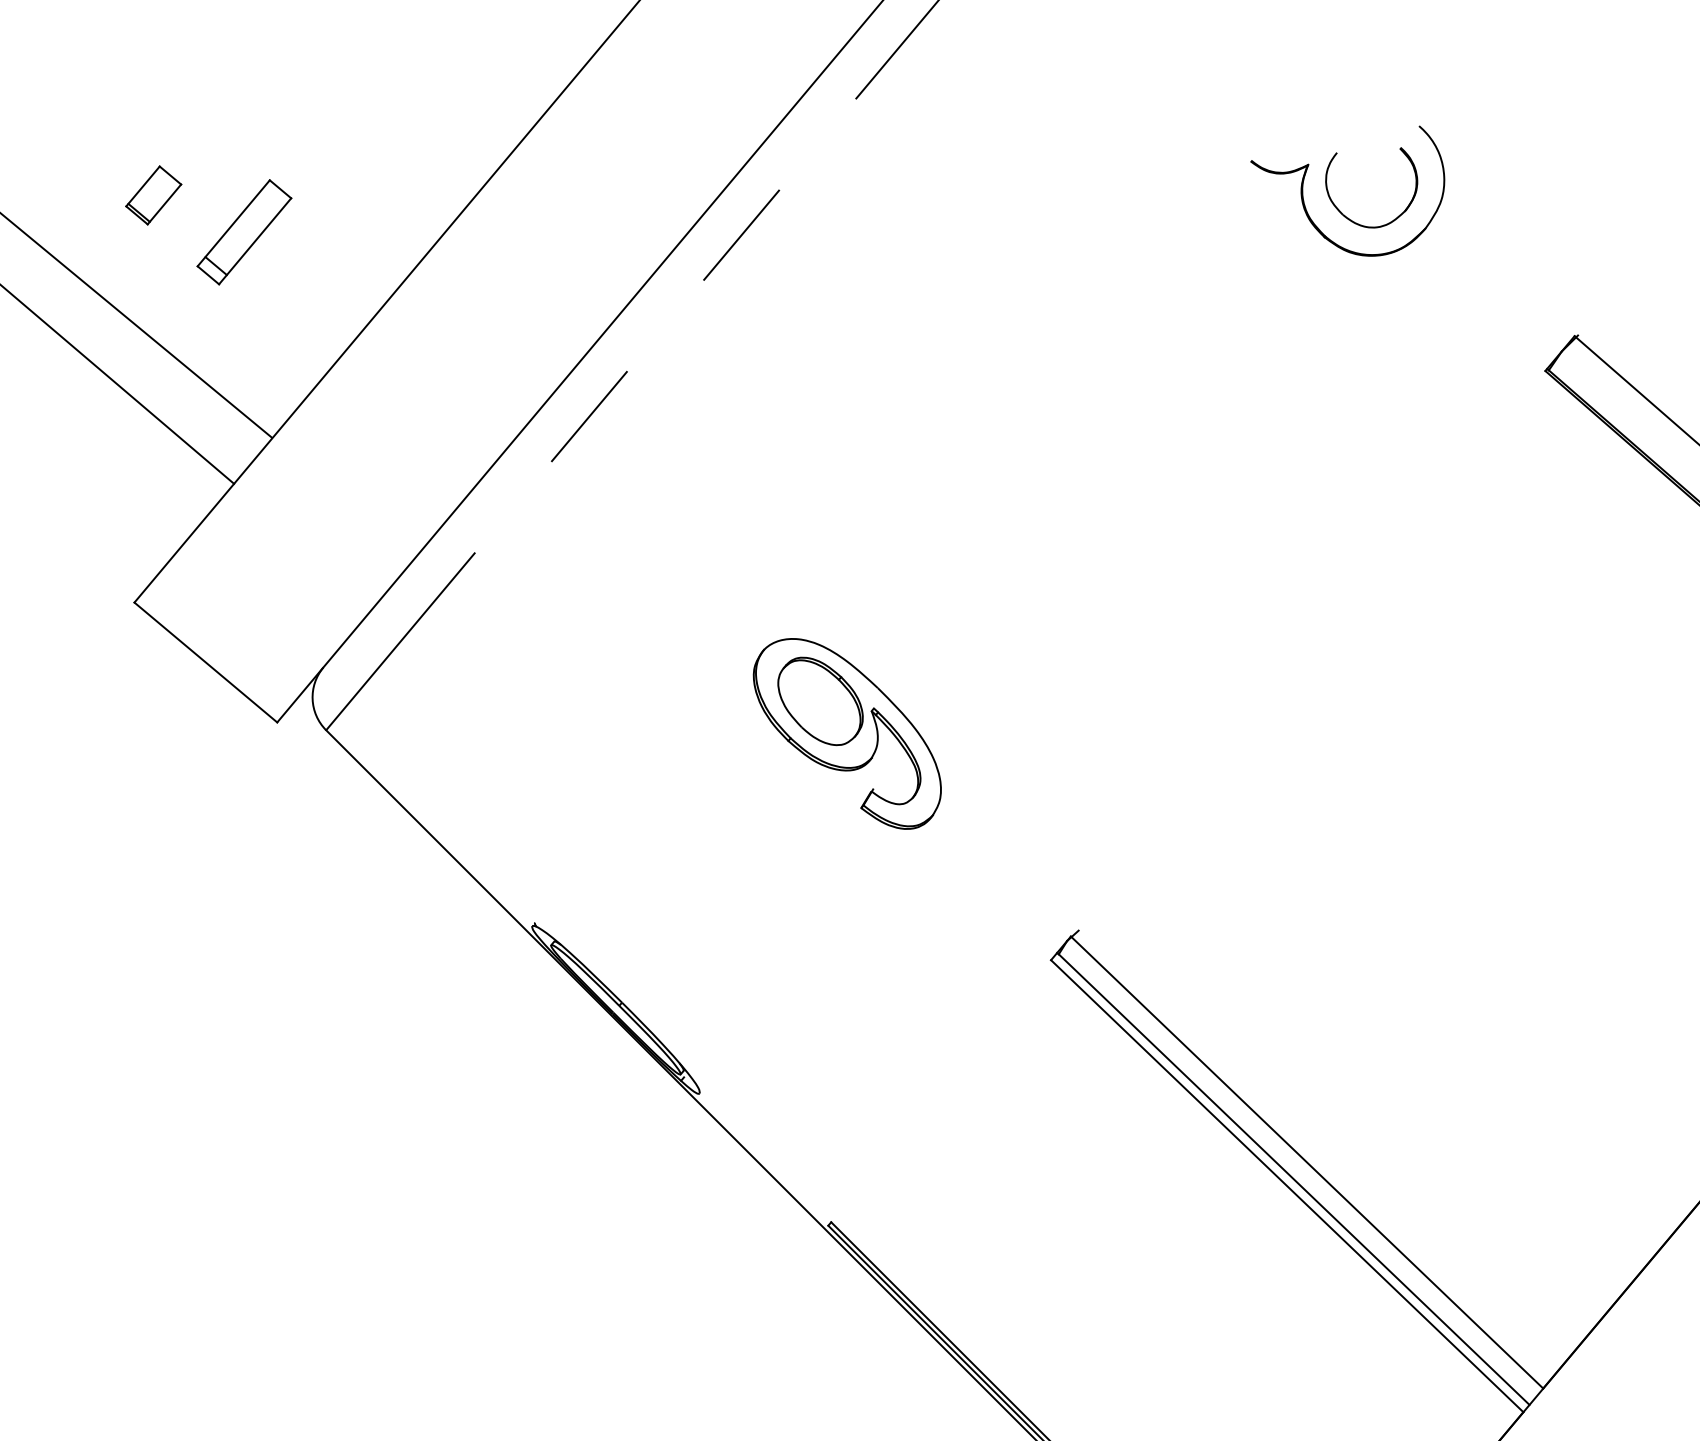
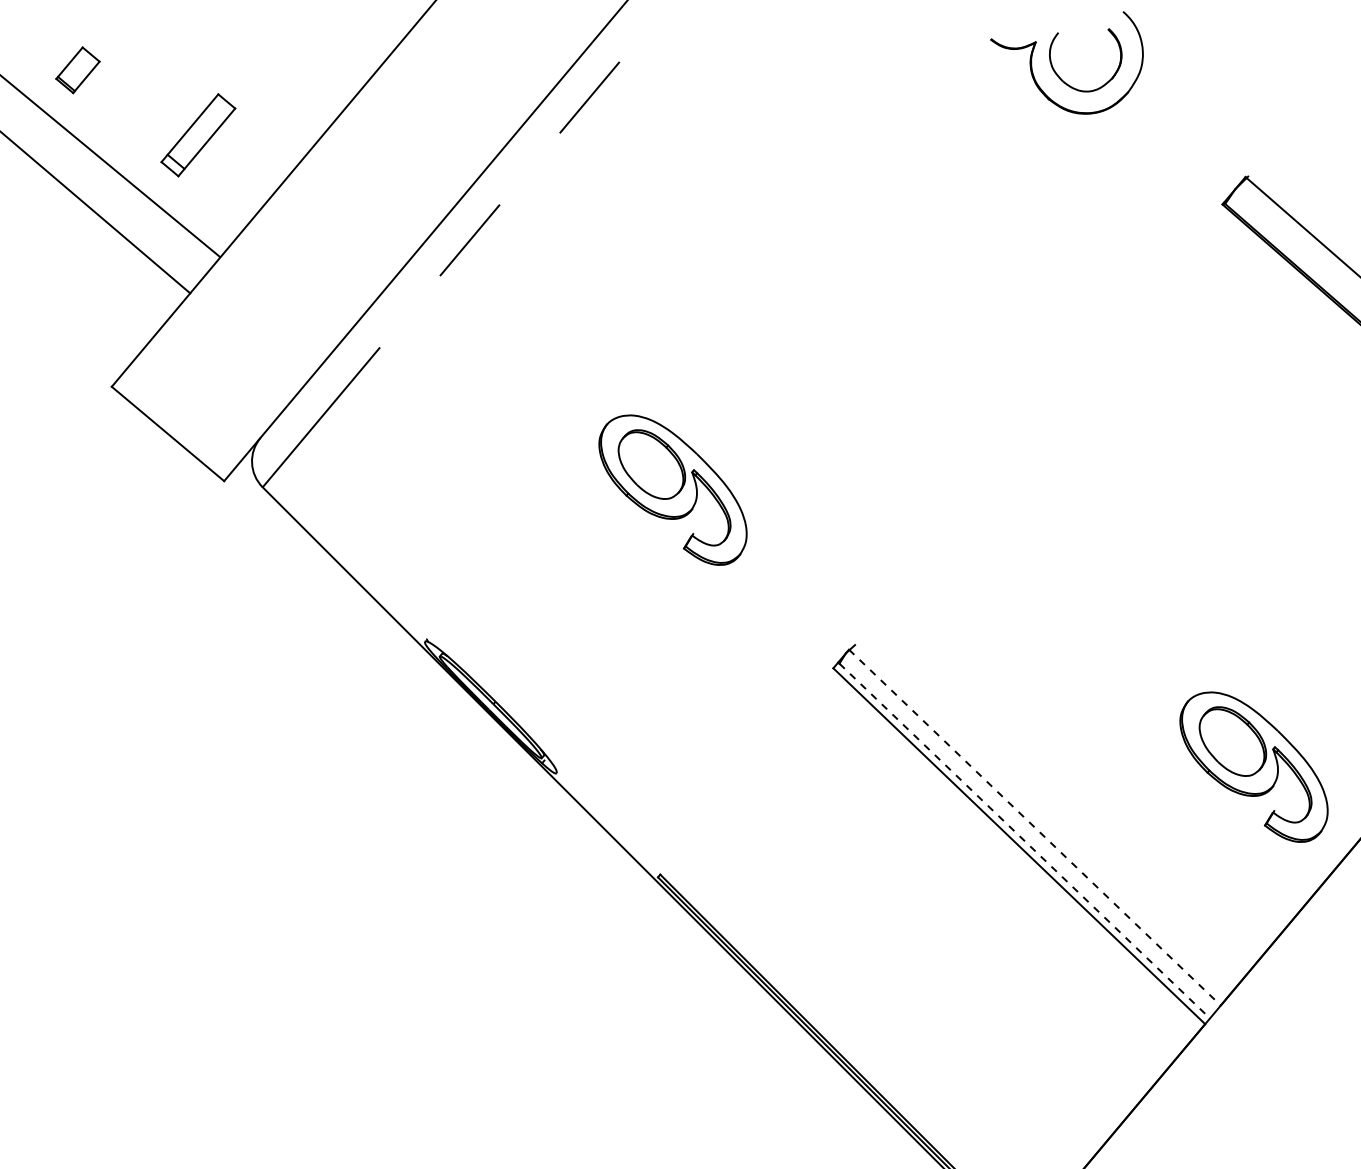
part: (153, 195) -> (77, 70), moved
part: (244, 232) -> (198, 135), moved
part: (1584, 1084) -> (1253, 766), added
line: (1307, 1162) -> (1035, 827), solid -> dashed
line: (1295, 1180) -> (1025, 841), solid -> dashed

